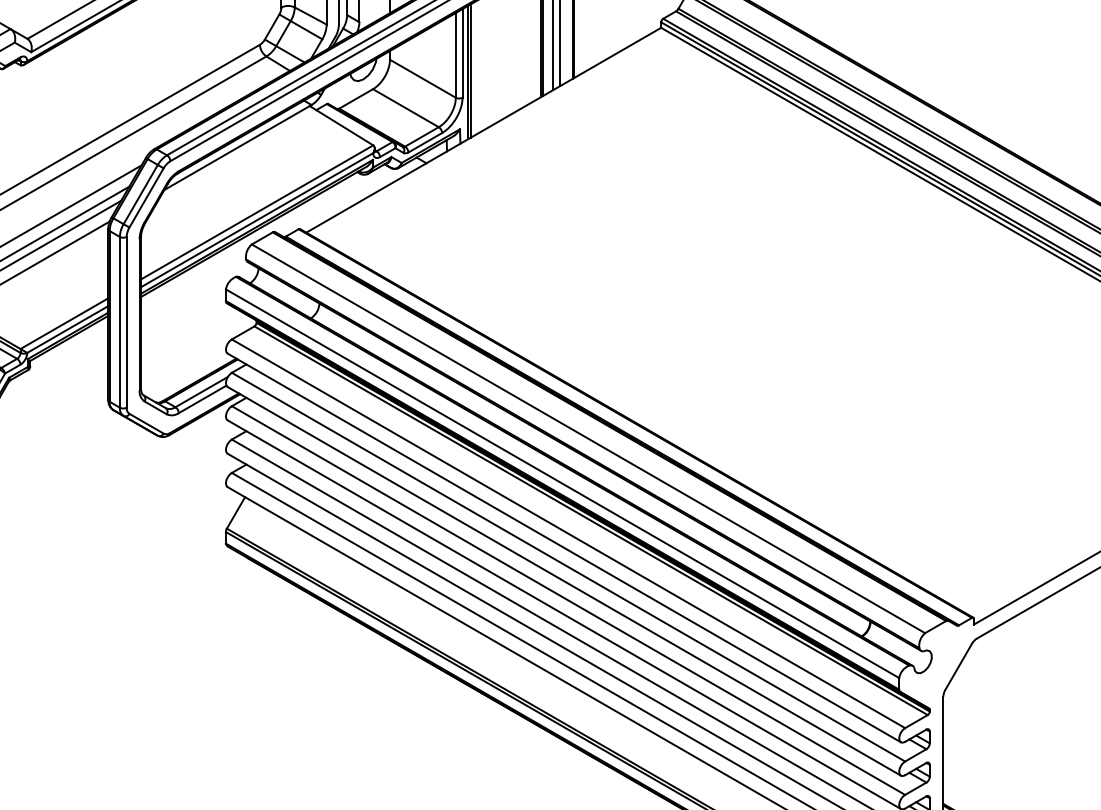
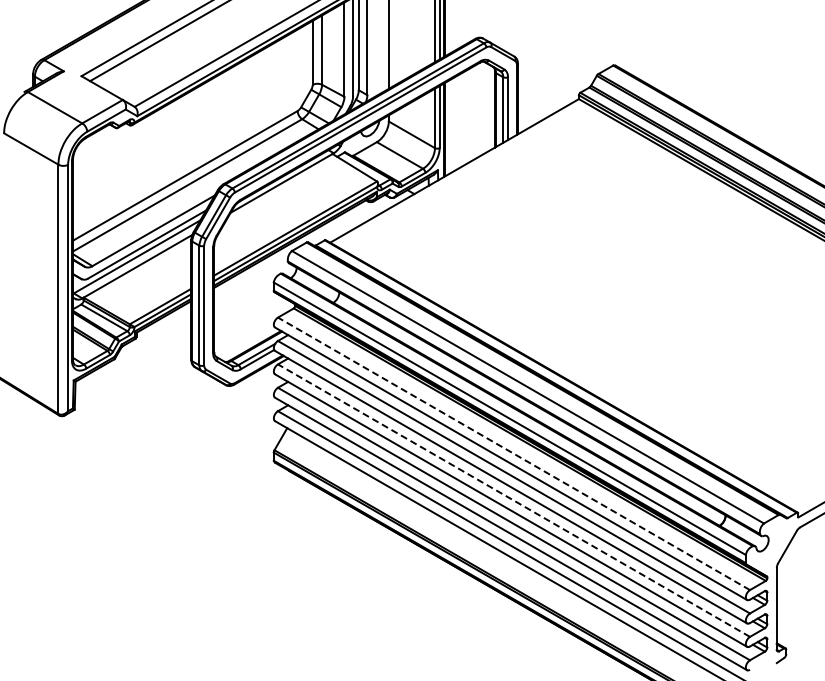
line: (567, 533) -> (513, 453), solid -> dashed
line: (567, 600) -> (513, 500), solid -> dashed

